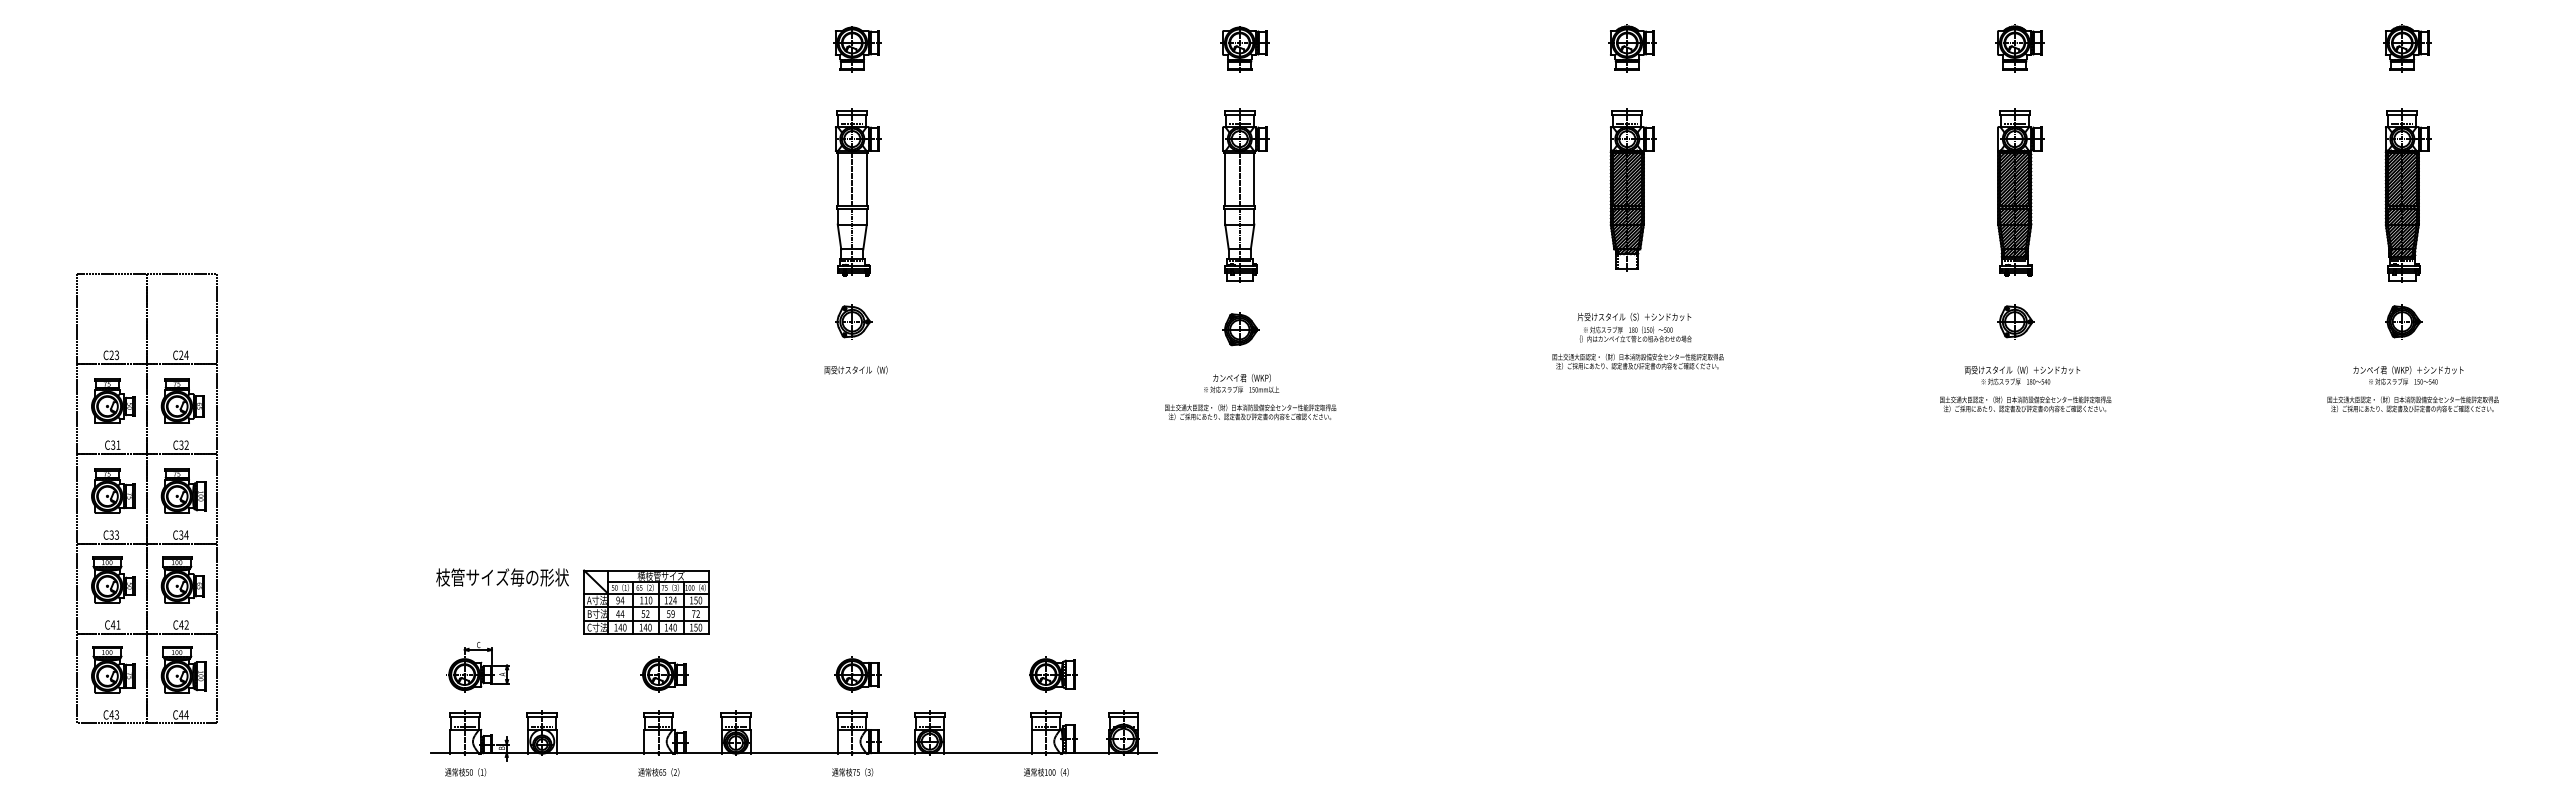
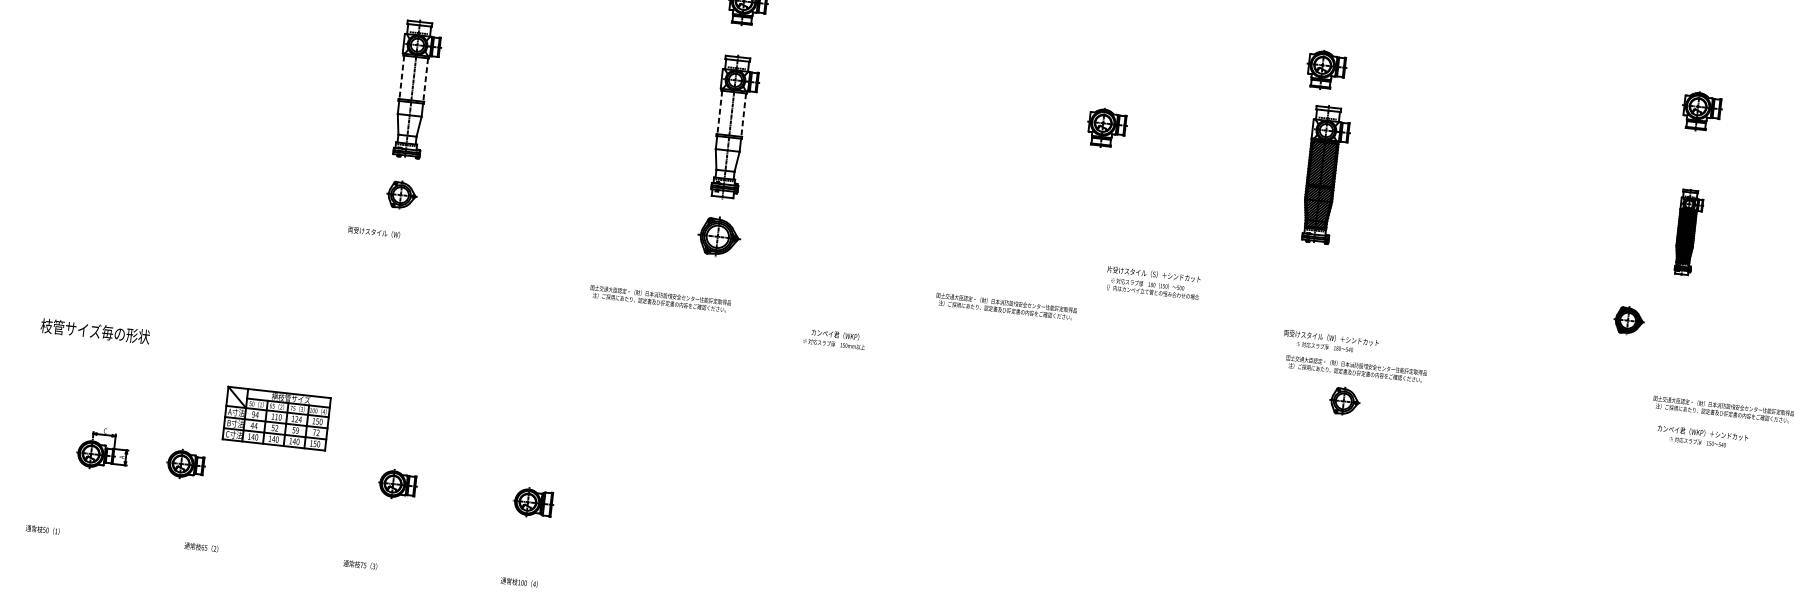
part: (1632, 48) -> (1107, 128), moved
part: (2019, 48) -> (1326, 70), moved
line: (837, 180) -> (401, 77), solid -> dashed
line: (866, 180) -> (425, 80), solid -> dashed
line: (1225, 180) -> (719, 113), solid -> dashed
line: (1254, 180) -> (743, 115), solid -> dashed
part: (1632, 189) -> (1053, 157), removed
part: (2020, 192) -> (1326, 174), moved
part: (2407, 195) -> (1688, 232), size x0.6
part: (2015, 321) -> (1344, 401), moved
part: (2403, 321) -> (1629, 320), moved
text: (1634, 327) -> (1153, 282), moved
part: (1240, 329) -> (718, 236), size x1.4
text: (1637, 361) -> (1005, 306), moved
text: (855, 370) -> (373, 232), moved
text: (2022, 375) -> (1330, 342), moved
text: (2408, 375) -> (1702, 437), moved
text: (1241, 383) -> (834, 339), moved
text: (2412, 404) -> (1723, 409), moved
text: (1250, 412) -> (660, 299), moved
text: (502, 577) -> (95, 331), moved
part: (646, 601) -> (276, 417), moved
part: (477, 667) -> (102, 449), moved
part: (664, 674) -> (186, 464), moved
part: (857, 674) -> (397, 484), moved
part: (793, 752) -> (313, 543), removed

